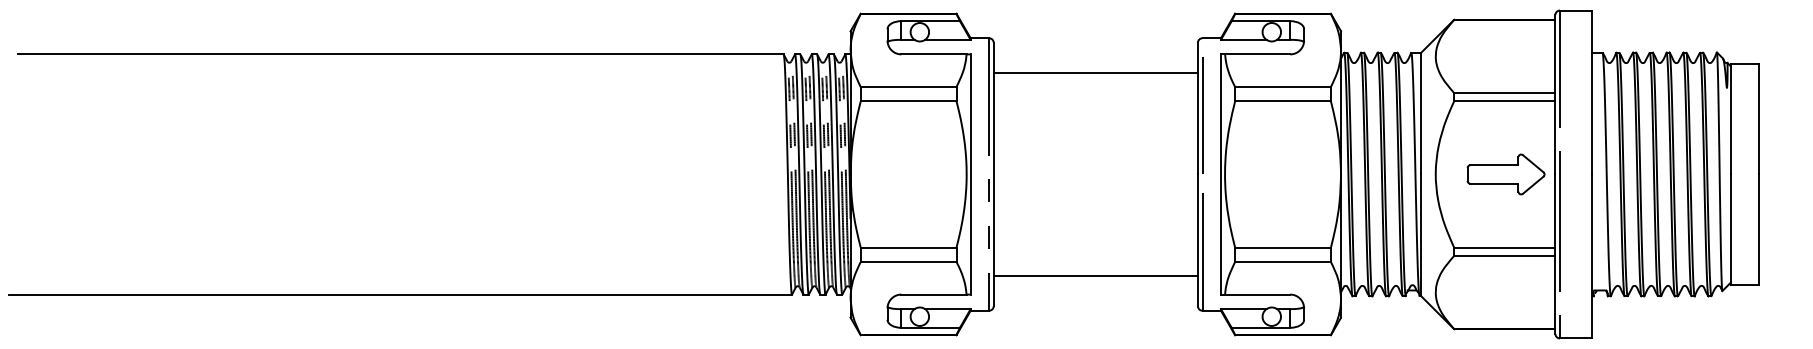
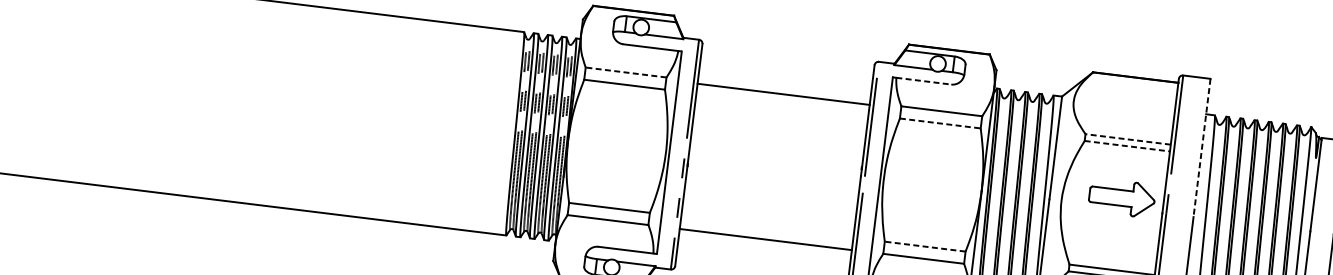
line: (1257, 54) -> (923, 81), solid -> dashed
line: (1095, 72) -> (783, 93), moved
line: (908, 87) -> (625, 72), solid -> dashed
line: (1592, 92) -> (1202, 147), solid -> dashed
line: (1504, 93) -> (1127, 139), solid -> dashed
line: (1283, 101) -> (940, 123), solid -> dashed
line: (1504, 101) -> (1127, 146), solid -> dashed
part: (1505, 174) -> (1121, 197), moved
line: (1283, 247) -> (925, 246), solid -> dashed
line: (1095, 276) -> (765, 239), moved

